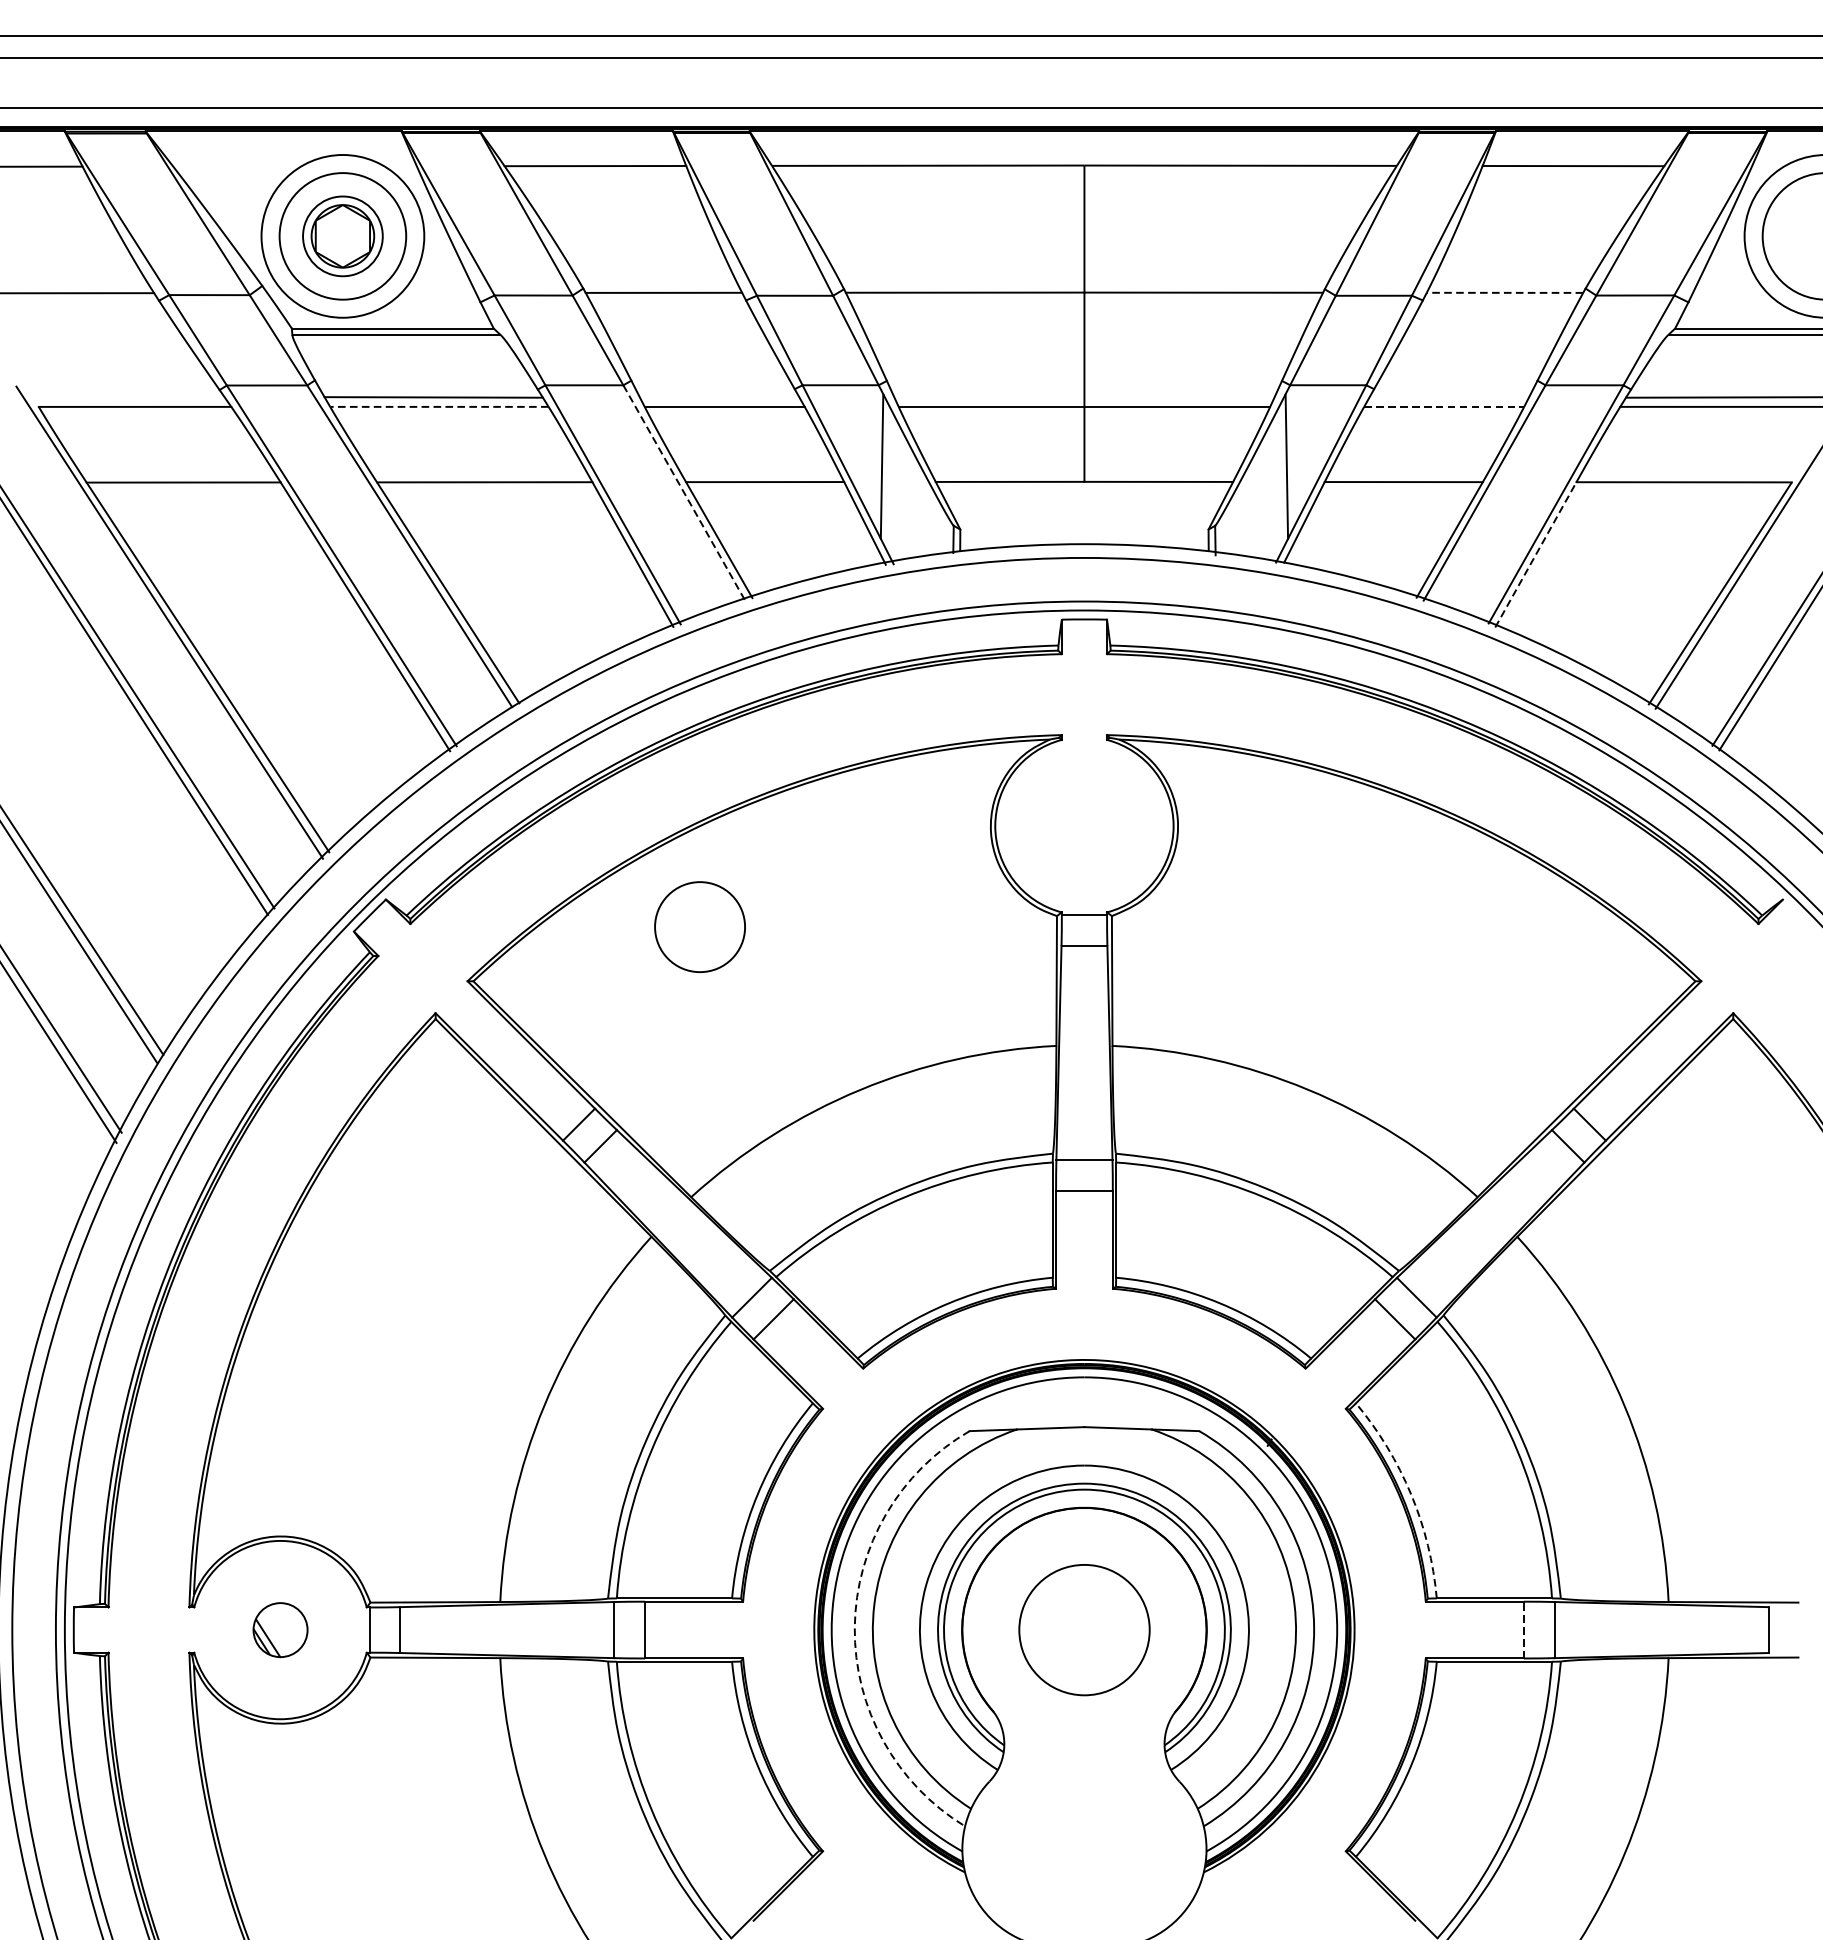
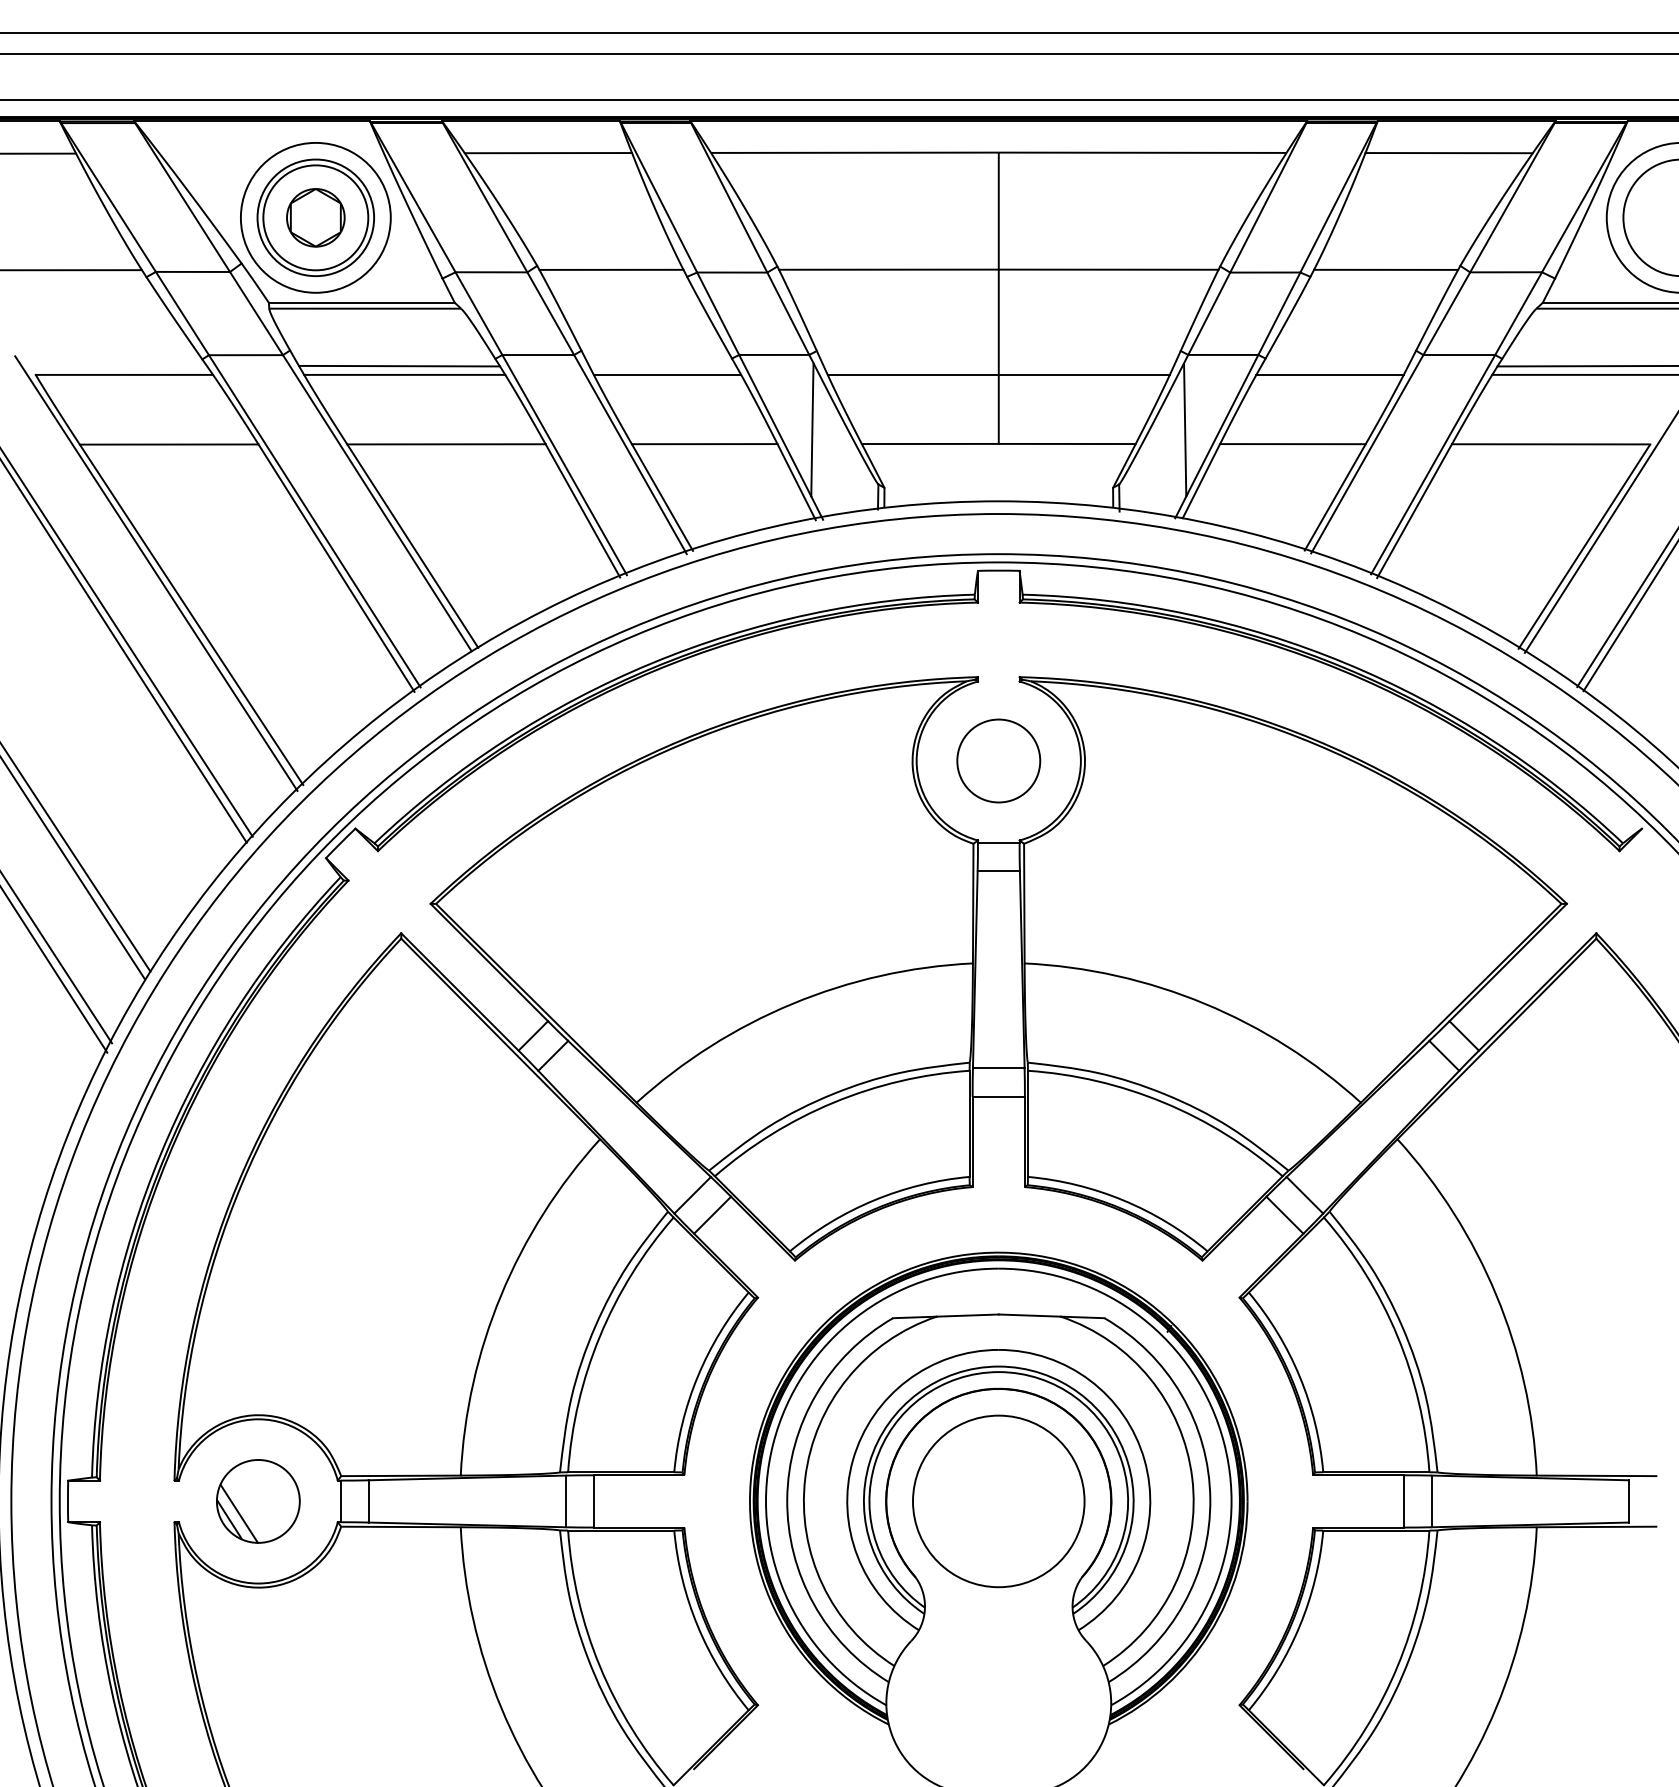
circle: (342, 235) -> (315, 217), size x1.43
line: (1504, 292) -> (1385, 269), dashed -> solid
line: (439, 406) -> (404, 374), dashed -> solid
line: (1444, 406) -> (1330, 374), dashed -> solid
line: (684, 493) -> (630, 454), dashed -> solid
line: (1535, 555) -> (1414, 511), dashed -> solid
circle: (699, 926) -> (998, 760), moved
arc: (1410, 1494) -> (1299, 1376), dashed -> solid
arc: (855, 1627) -> (787, 1499), dashed -> solid
line: (1523, 1629) -> (1403, 1500), dashed -> solid
part: (280, 1630) -> (258, 1501), size x1.67
circle: (1084, 1630) -> (998, 1501), size x1.43

